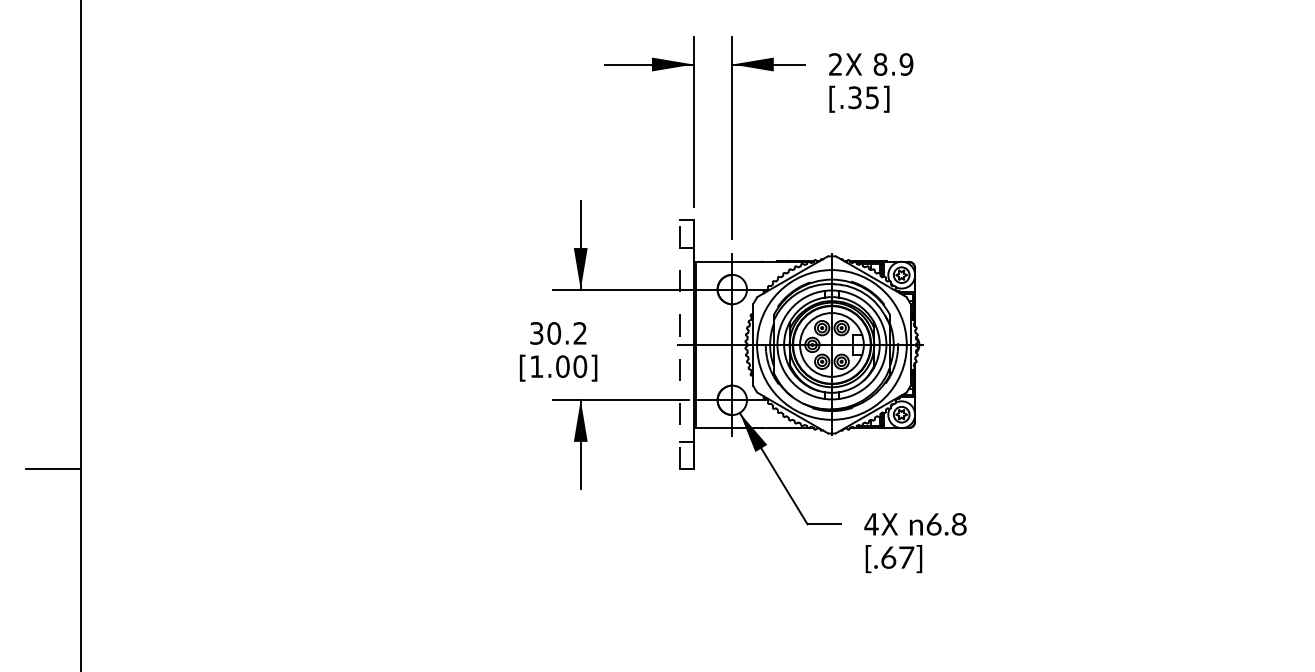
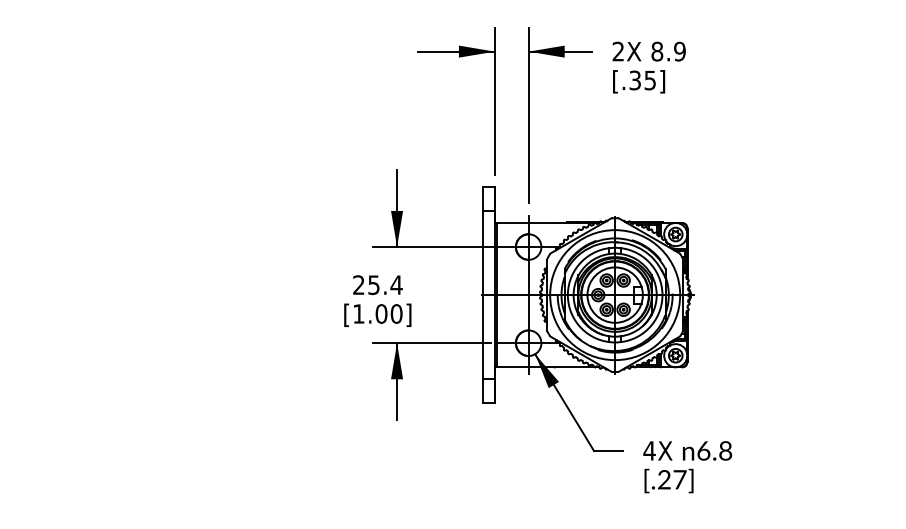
text: (558, 333) -> (377, 285), 30.2 -> 25.4
line: (680, 344) -> (483, 294), dashed -> solid
text: (888, 557) -> (664, 479), [.67] -> [.27]

